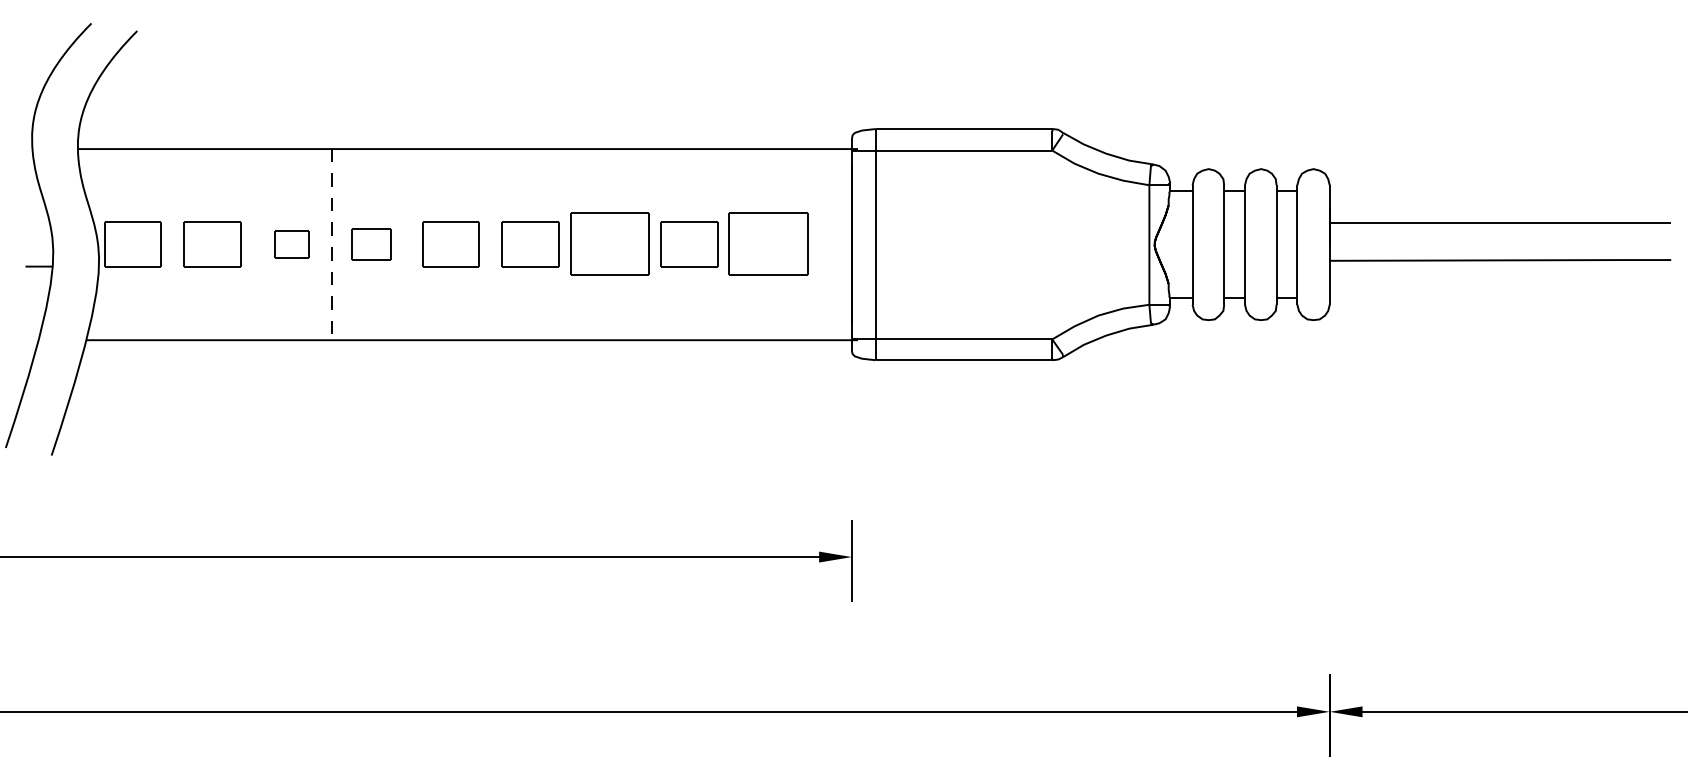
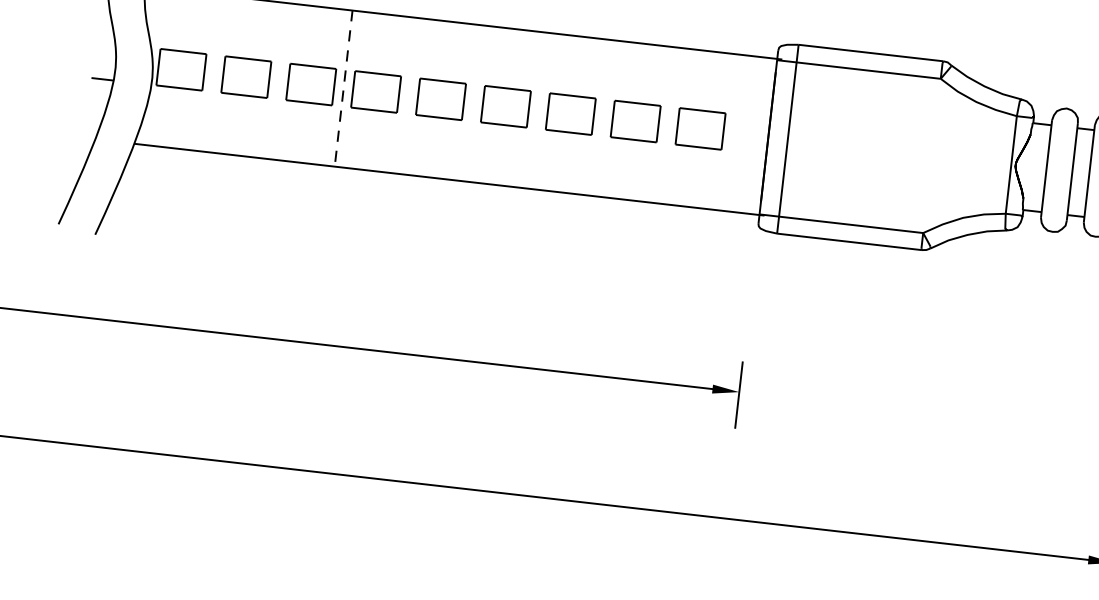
part: (291, 244) -> (310, 84), size x1.67
part: (371, 244) -> (376, 92), size x1.43
part: (609, 244) -> (570, 114), size x0.71
part: (768, 244) -> (700, 129), size x0.71

